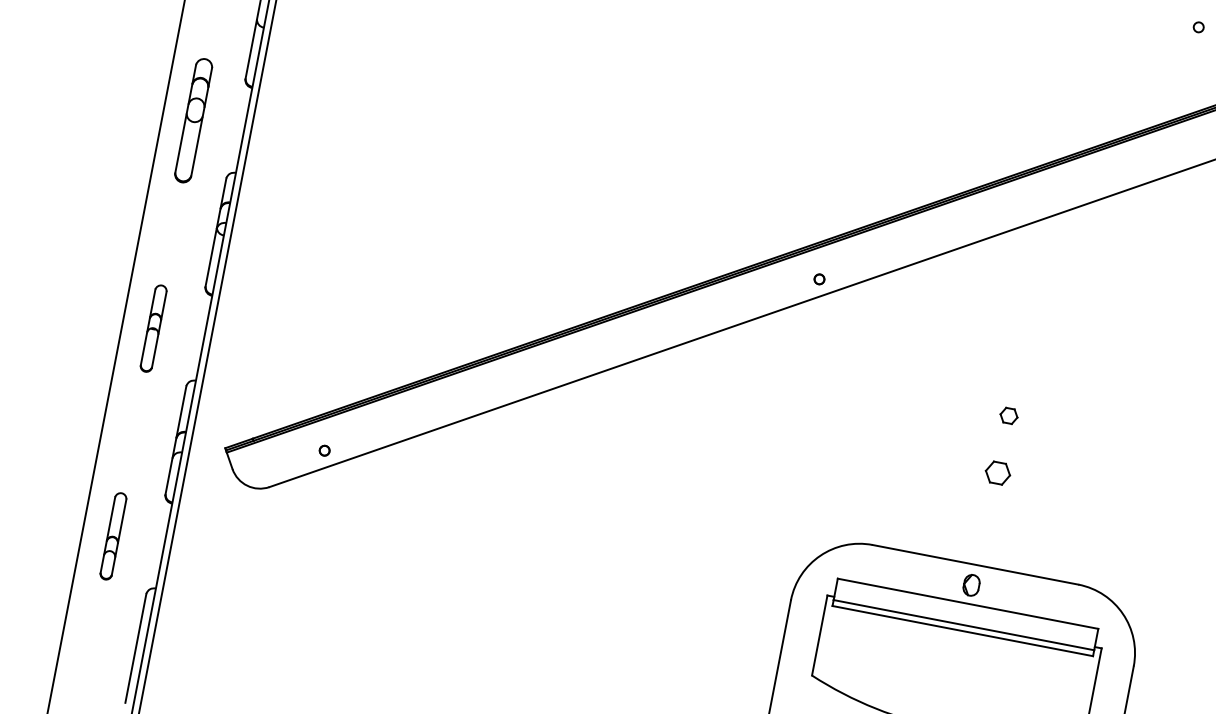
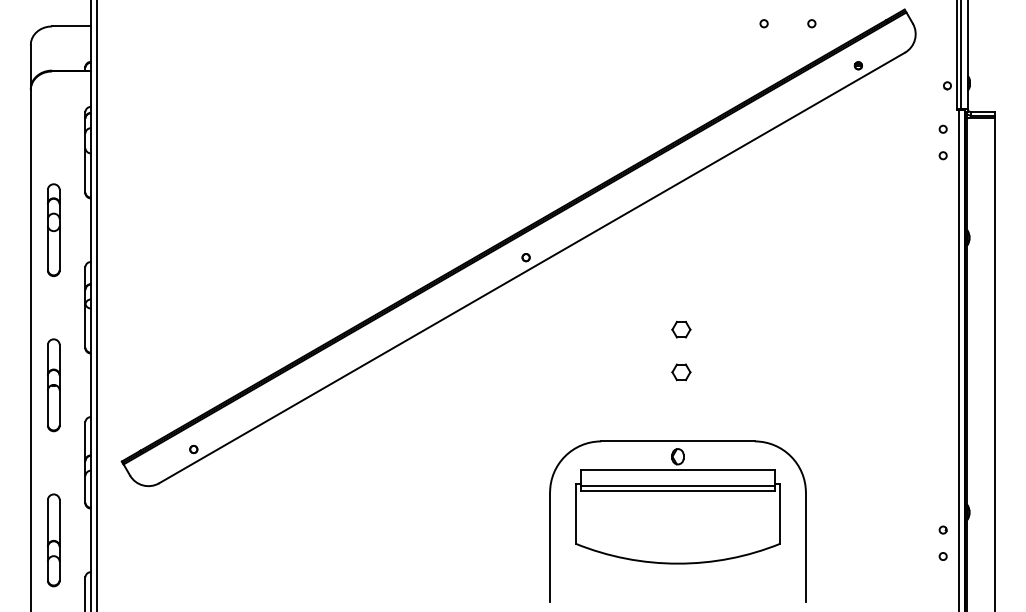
part: (153, 328) -> (53, 385), size x1.43
part: (1009, 415) -> (681, 329), size x1.43
part: (113, 536) -> (53, 540), size x1.43

